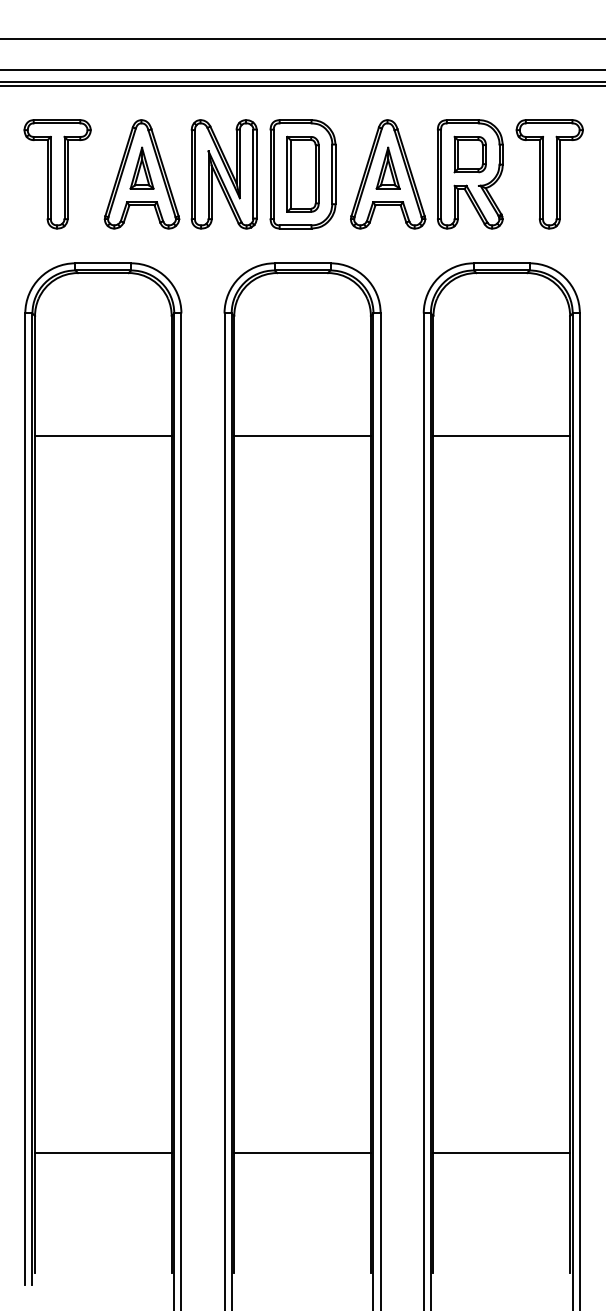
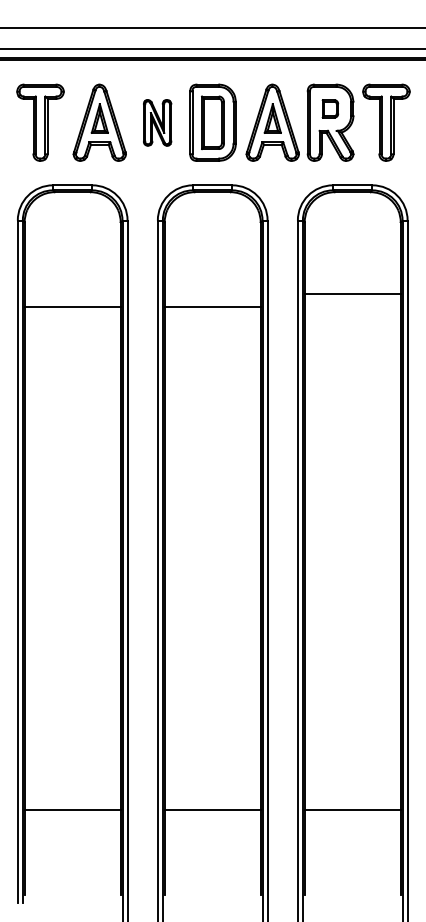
part: (469, 154) -> (330, 108), size x0.7
part: (223, 174) -> (157, 122), size x0.6
line: (501, 436) -> (352, 293), moved

